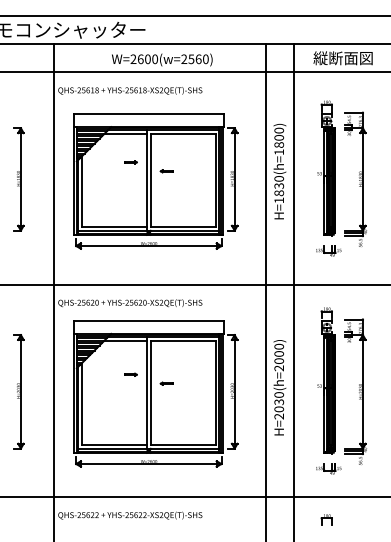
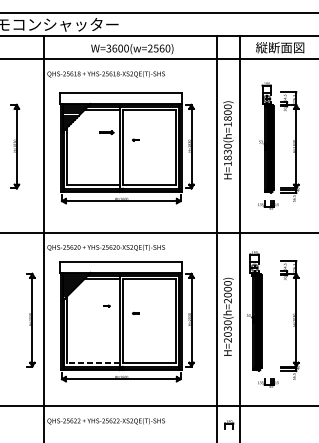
text: (133, 59) -> (108, 48), W=2600(w=2560) -> W=3600(w=2560)
part: (130, 162) -> (106, 132), size x1.4
part: (166, 171) -> (135, 140), size x0.6
part: (130, 374) -> (106, 306), size x0.6
part: (326, 380) -> (254, 310), moved
part: (166, 383) -> (135, 313), size x0.6
part: (18, 391) -> (30, 319), moved
line: (113, 444) -> (92, 363), solid -> dashed
part: (326, 519) -> (228, 424), moved

